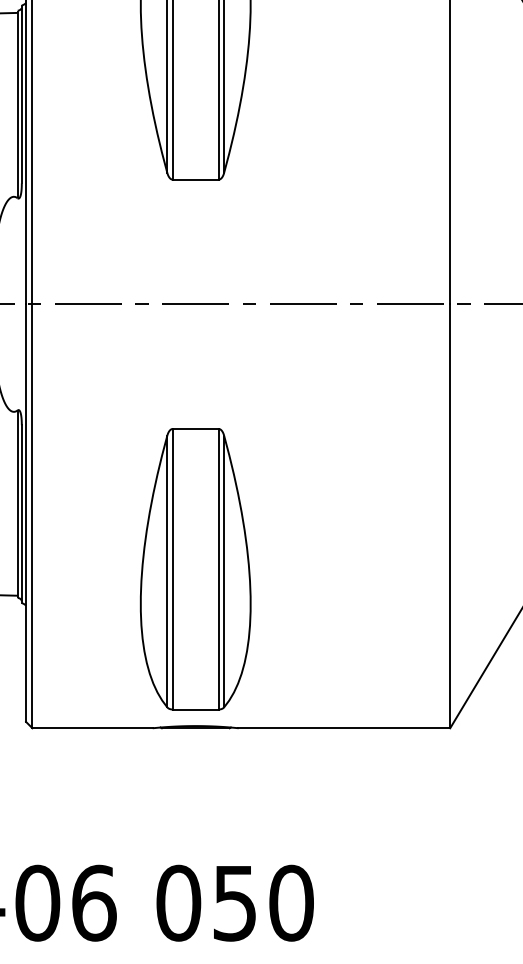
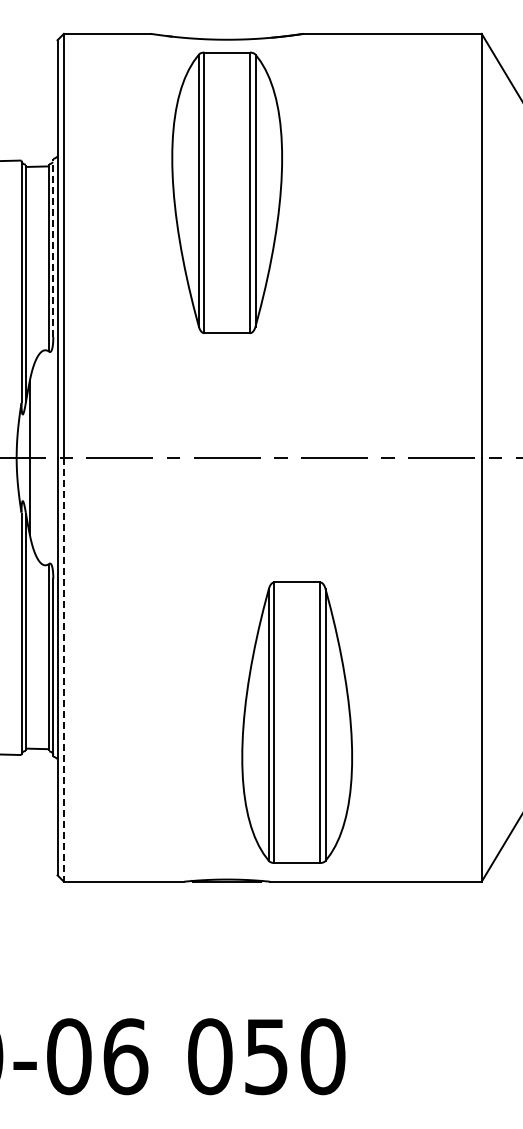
line: (22, 94) -> (53, 247), solid -> dashed
line: (32, 516) -> (63, 669), solid -> dashed
part: (195, 569) -> (296, 722), moved

